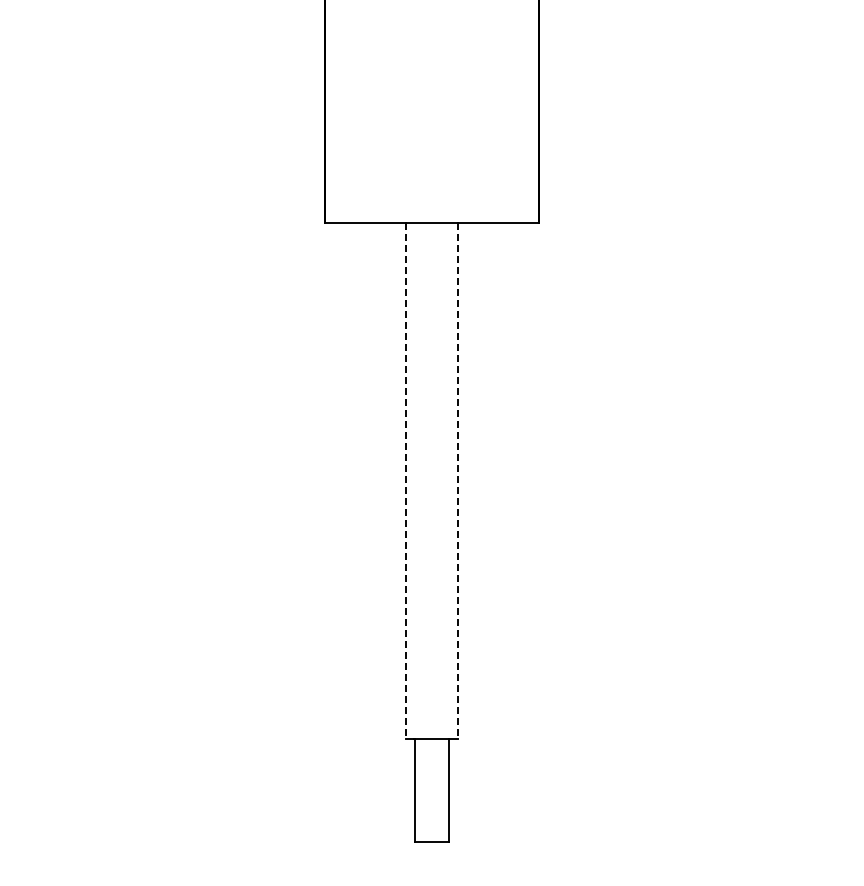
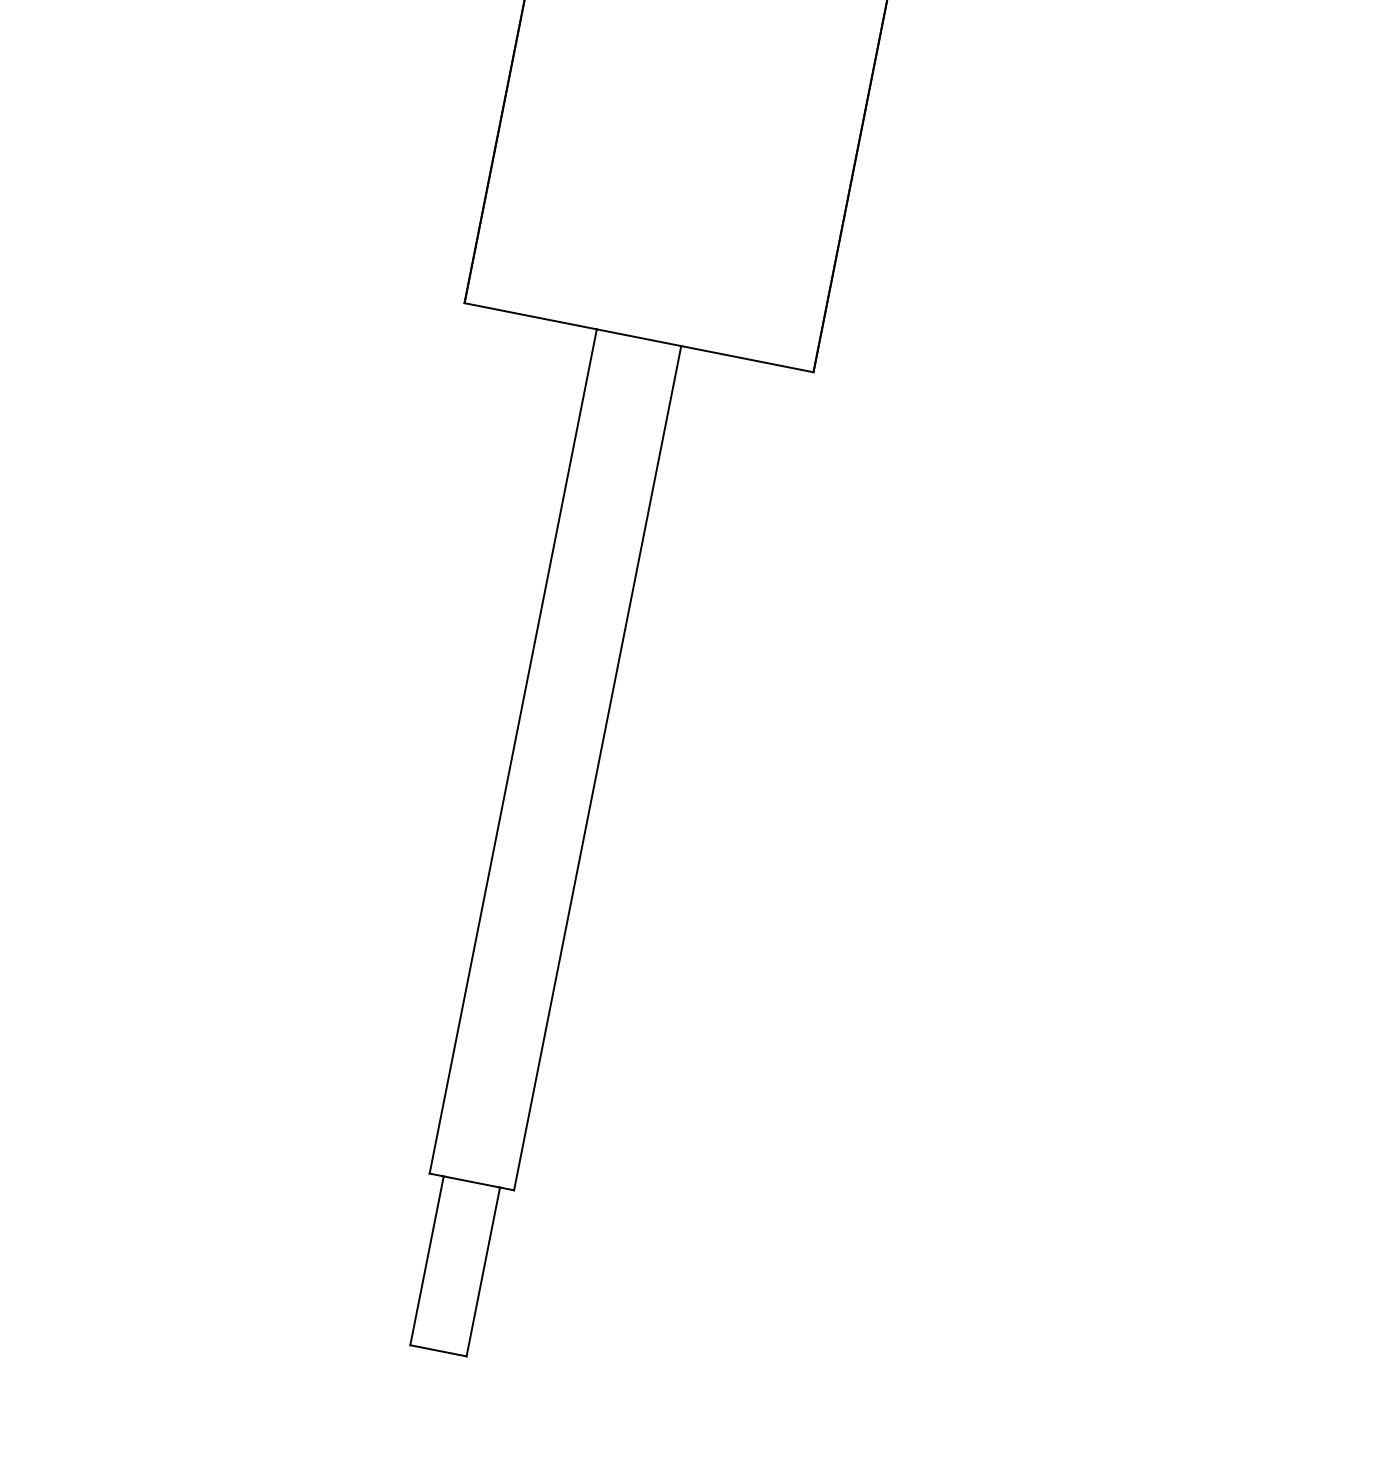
line: (406, 481) -> (513, 752), dashed -> solid
line: (457, 481) -> (597, 768), dashed -> solid

